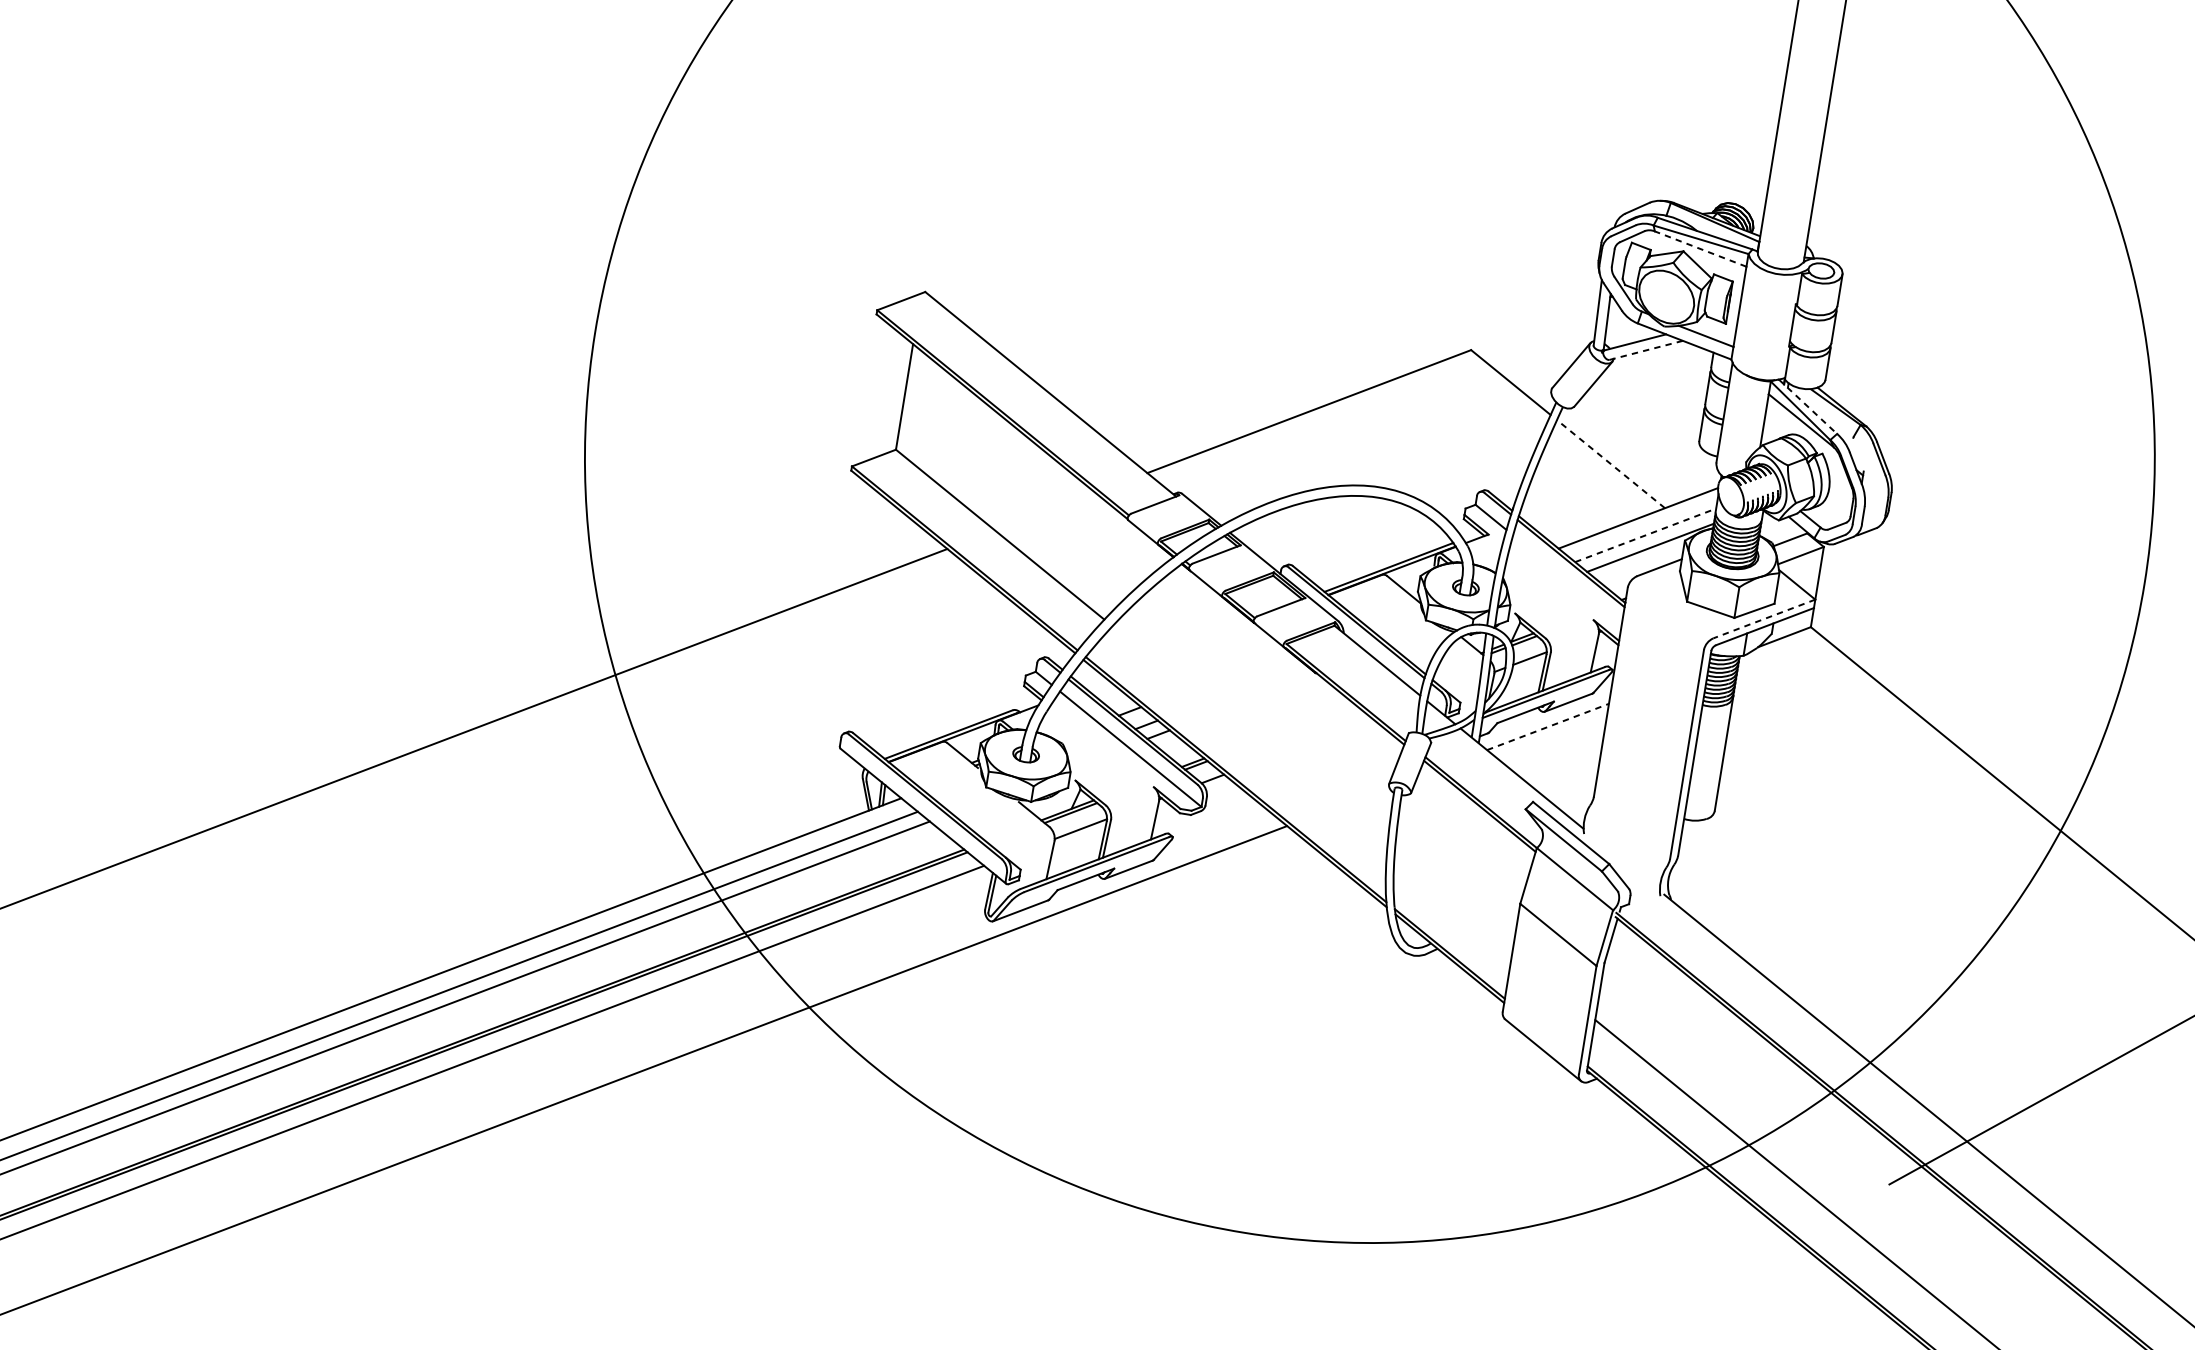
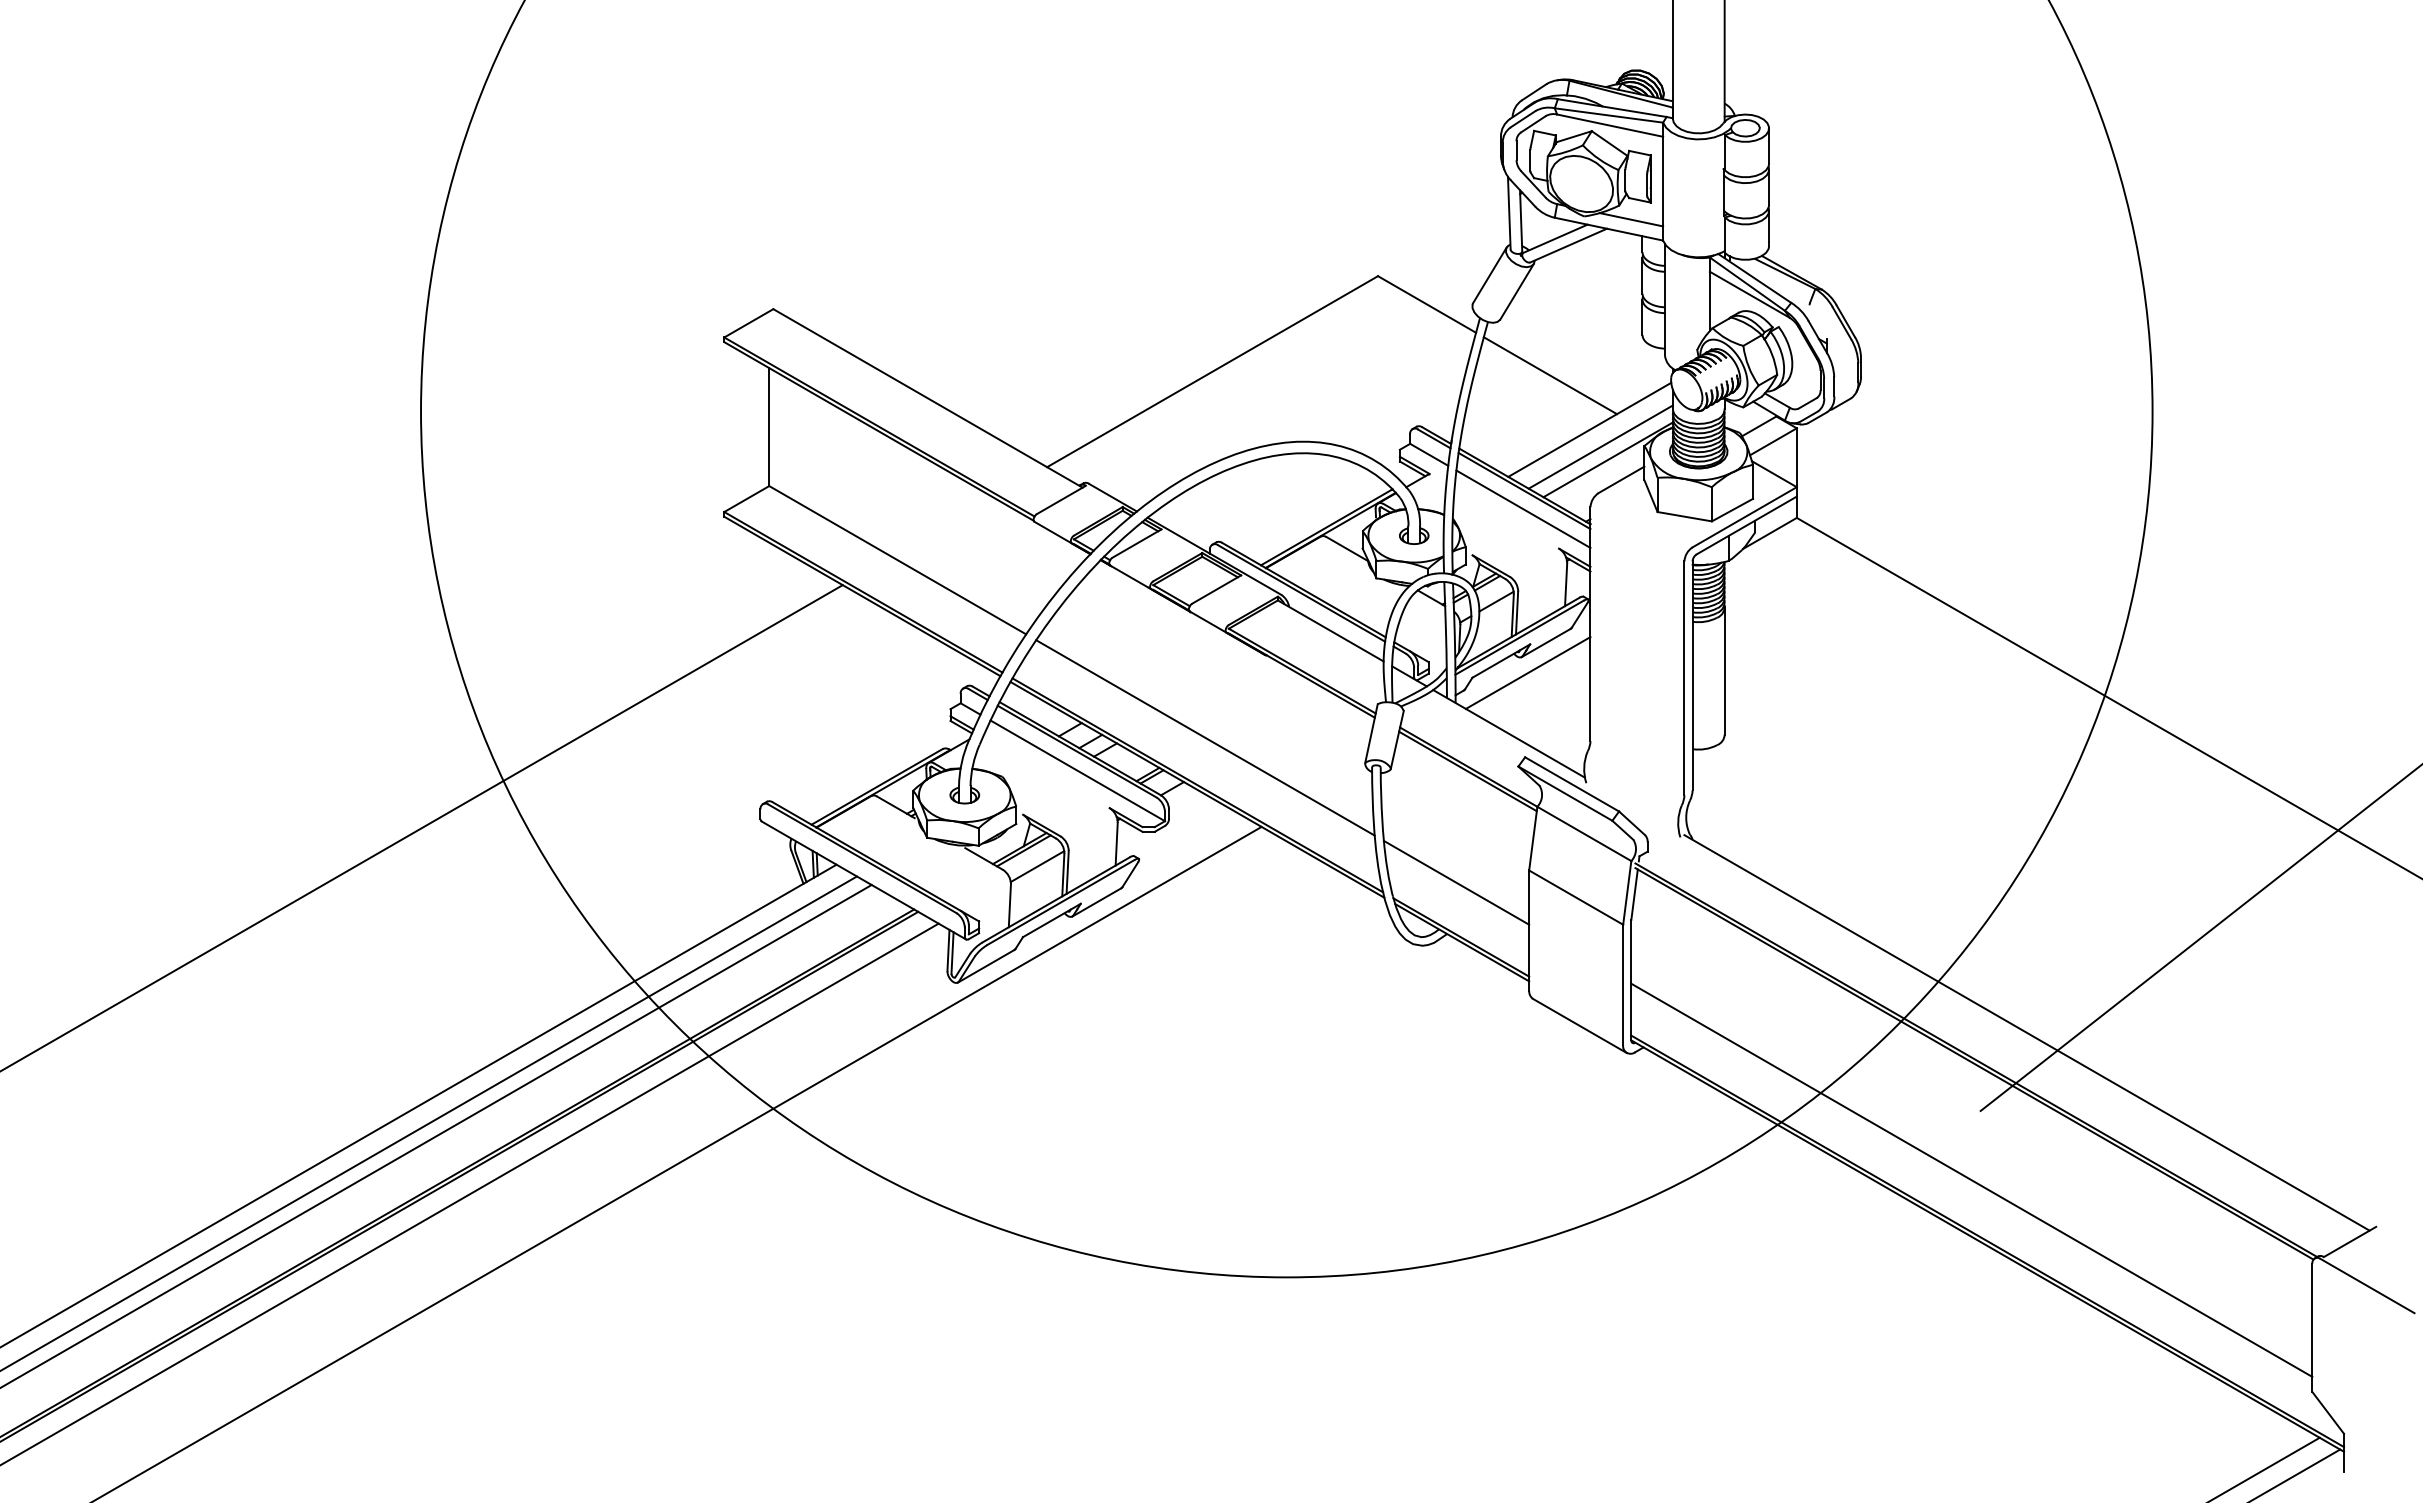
line: (1700, 248) -> (1609, 125), dashed -> solid
line: (1646, 350) -> (1568, 245), dashed -> solid
line: (1808, 406) -> (1755, 278), dashed -> solid
line: (1611, 463) -> (1550, 375), dashed -> solid
line: (1646, 534) -> (1601, 446), dashed -> solid
line: (1567, 579) -> (1523, 508), added
line: (1764, 619) -> (1744, 517), dashed -> solid
line: (1548, 727) -> (1528, 673), dashed -> solid
line: (1249, 737) -> (1205, 737), added
line: (1453, 904) -> (1456, 882), added

